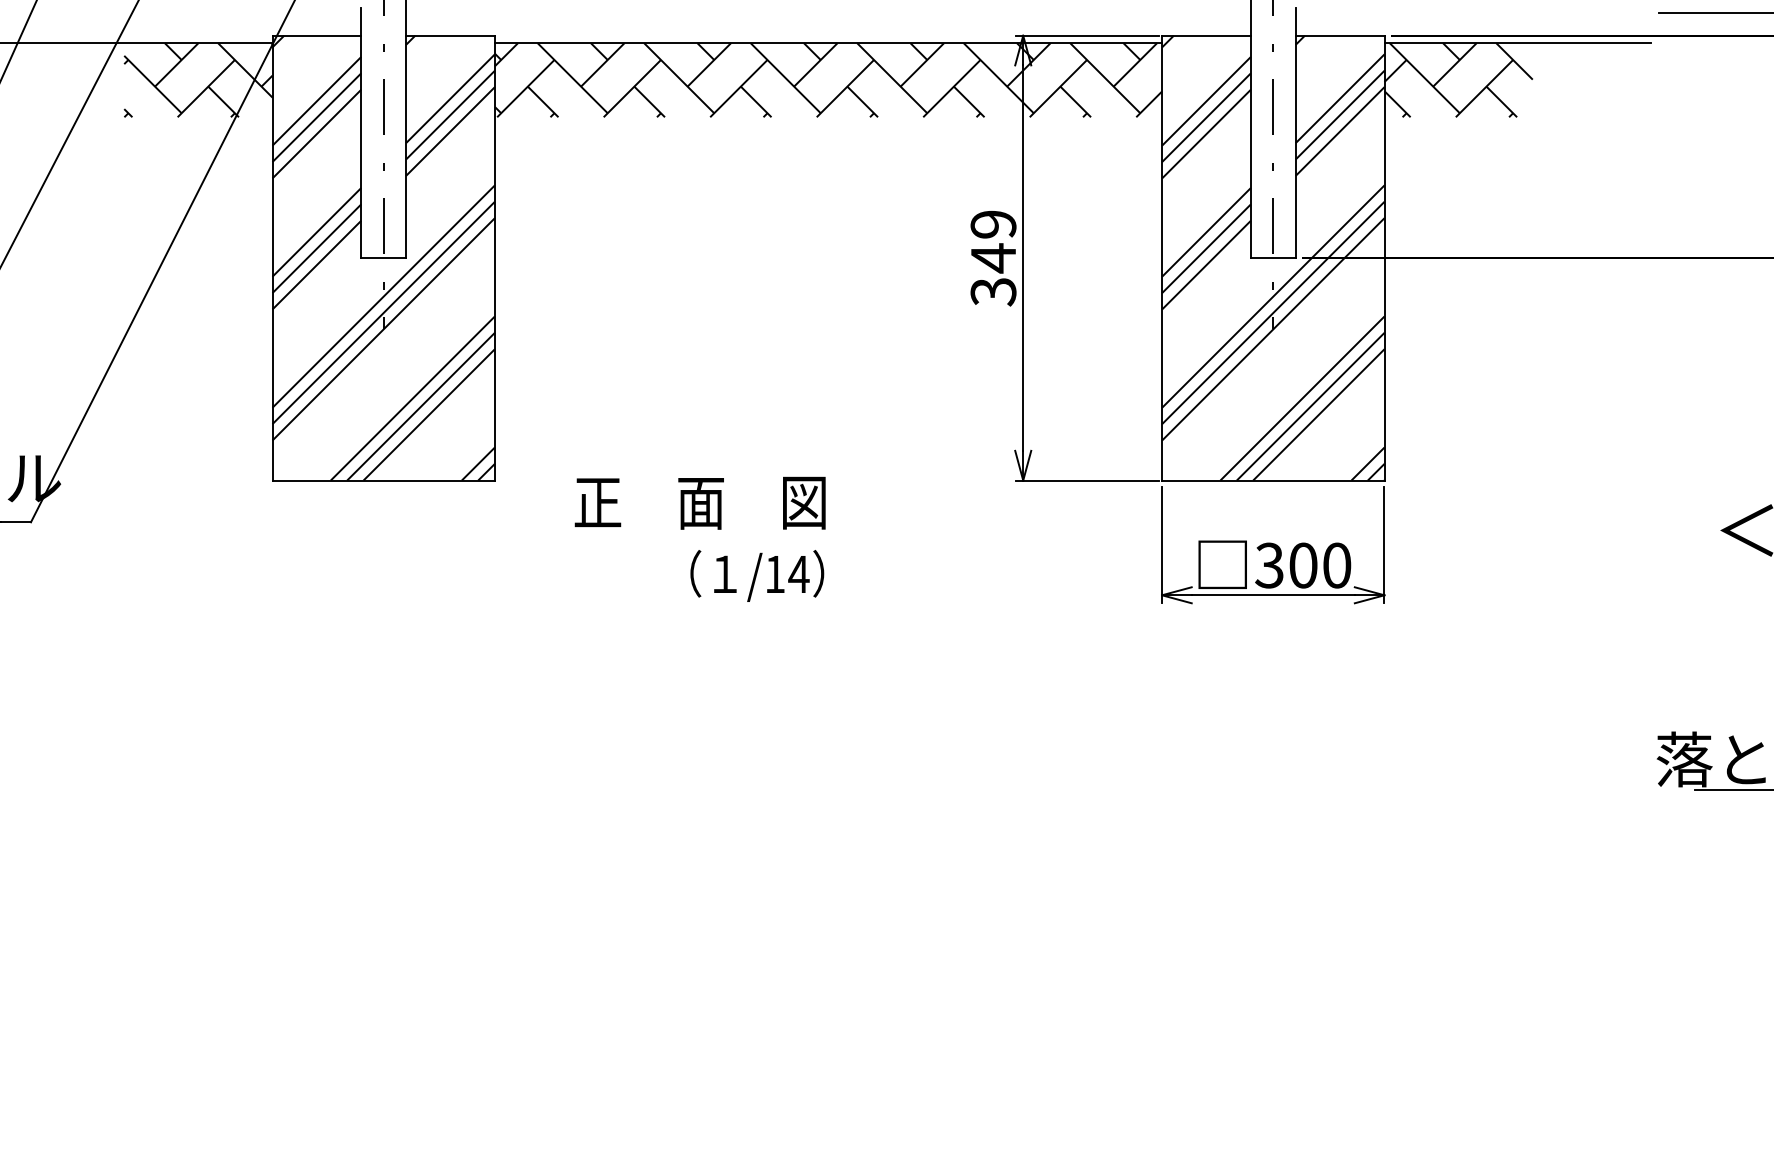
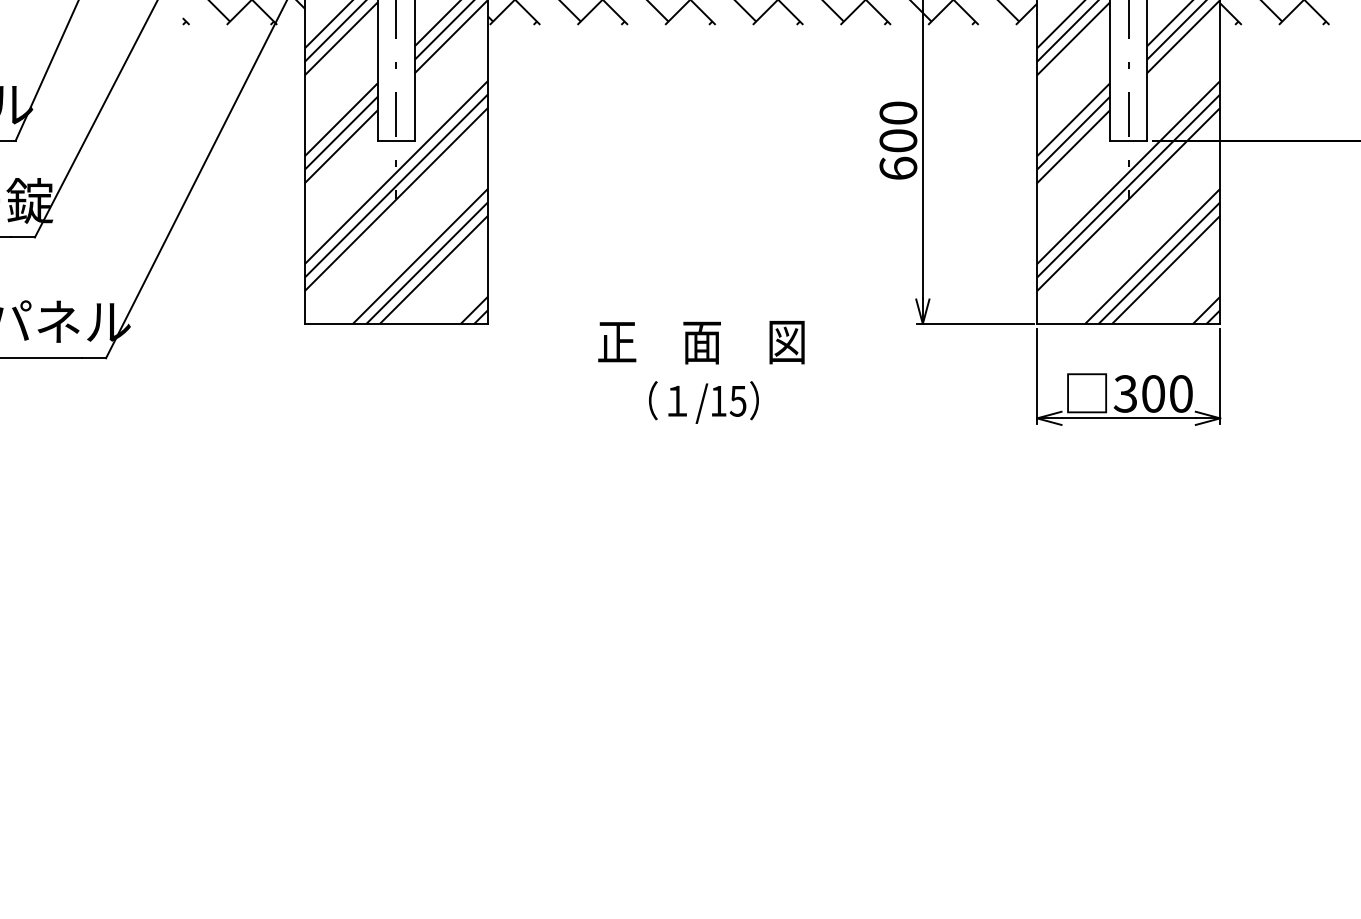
text: (993, 258) -> (898, 141), 349 -> 600
text: (699, 502) -> (700, 341), moved
text: (798, 574) -> (737, 401), /14 -> /15

